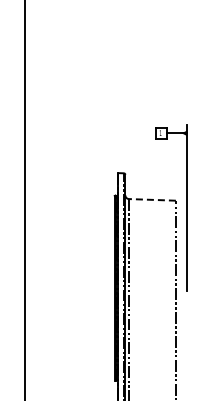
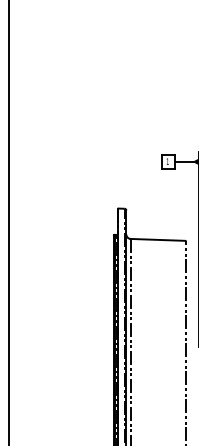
line: (151, 199) -> (157, 239), dashed -> solid

